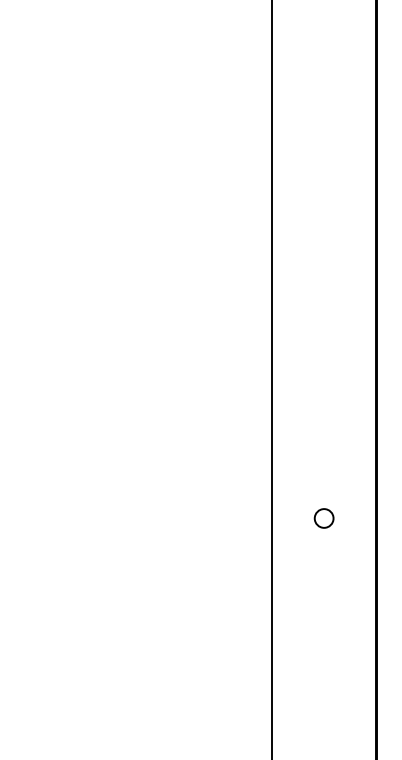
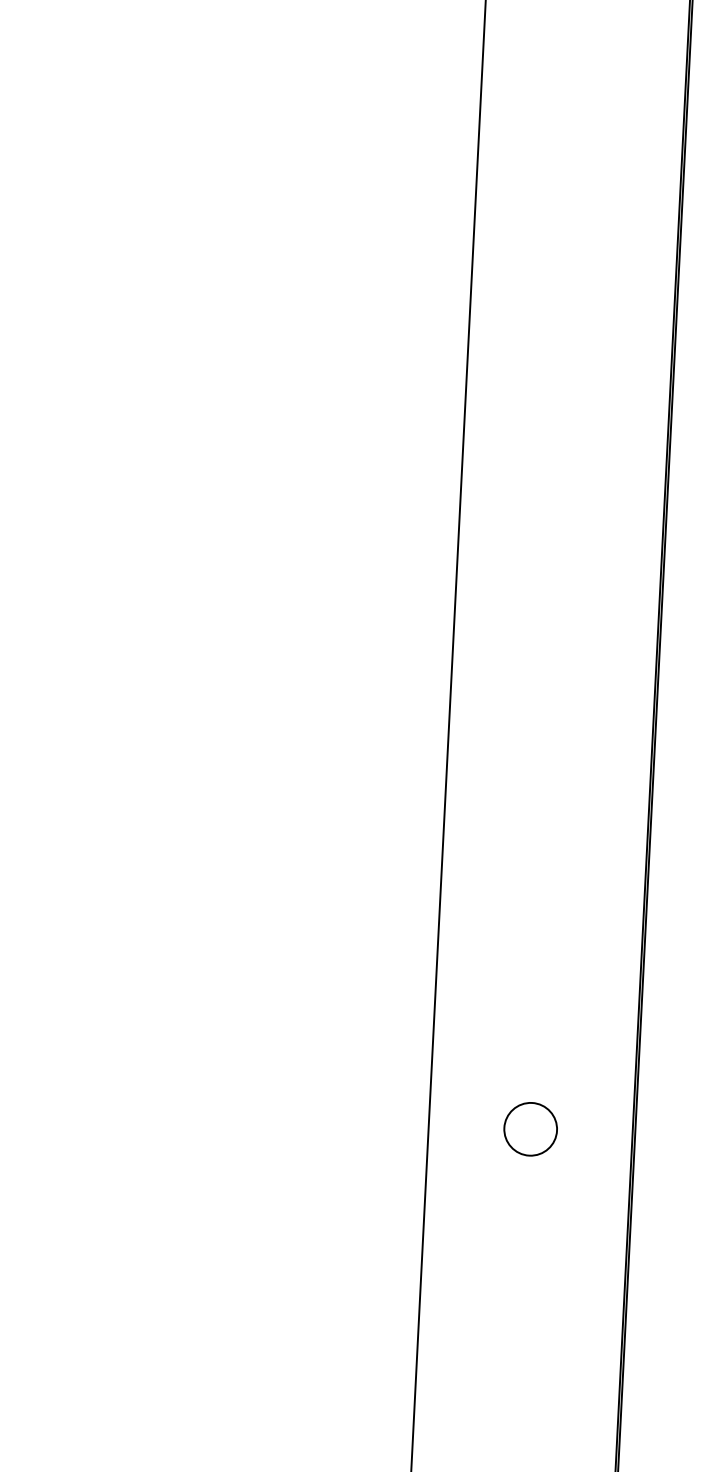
circle: (323, 518) -> (529, 1129), size x1.43

